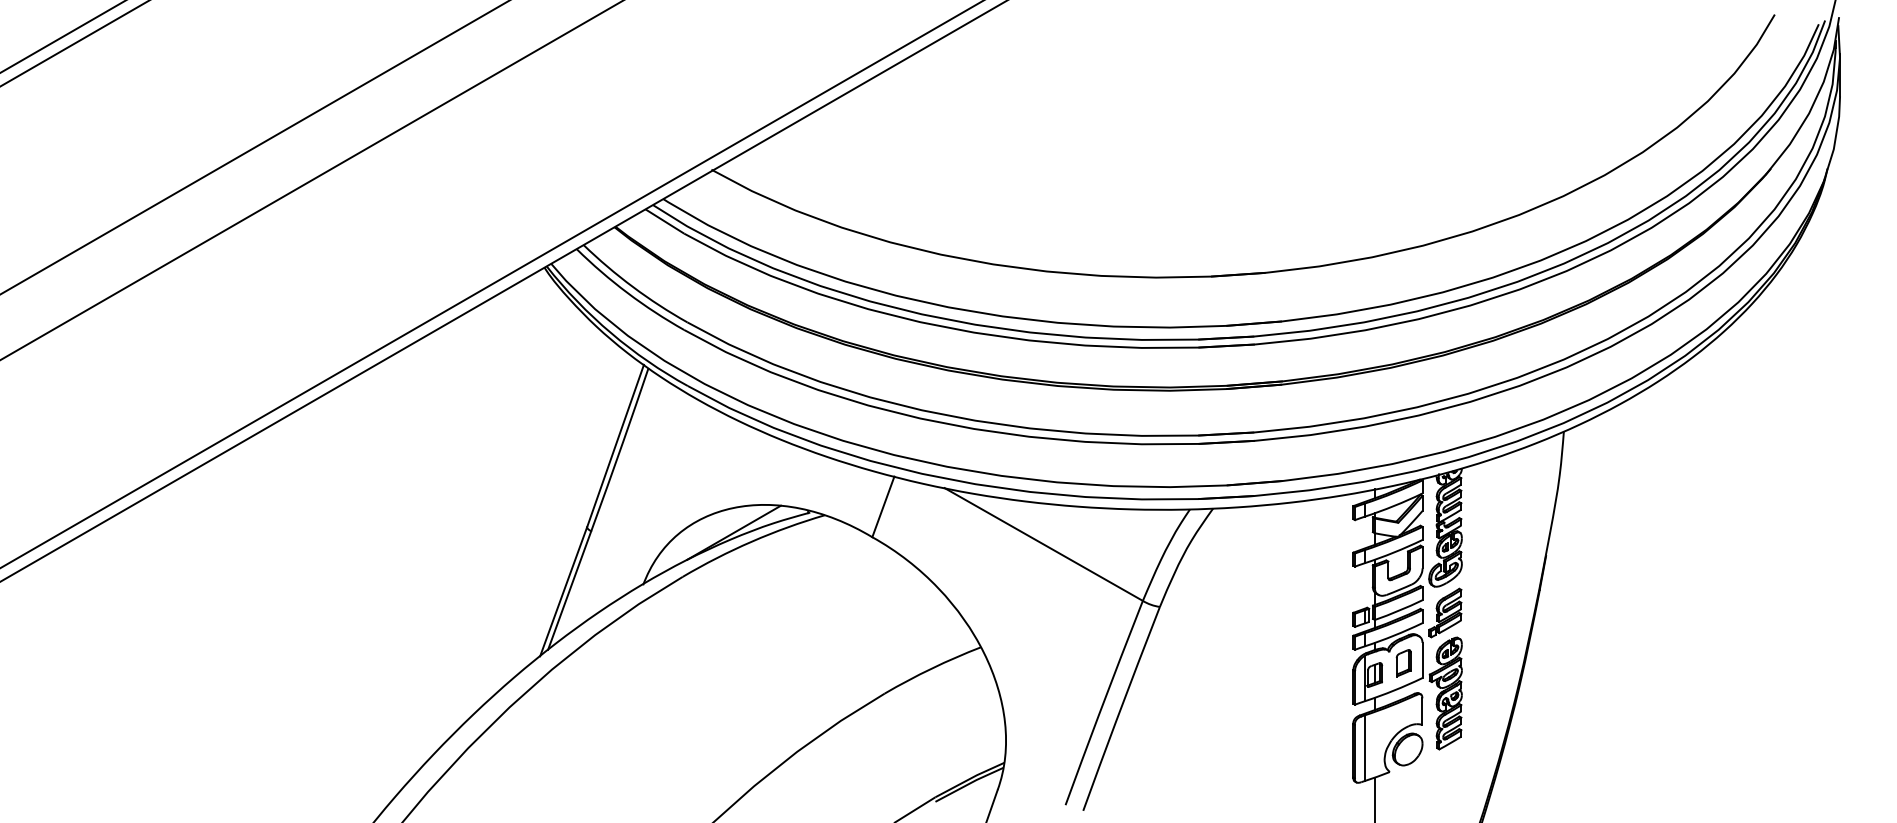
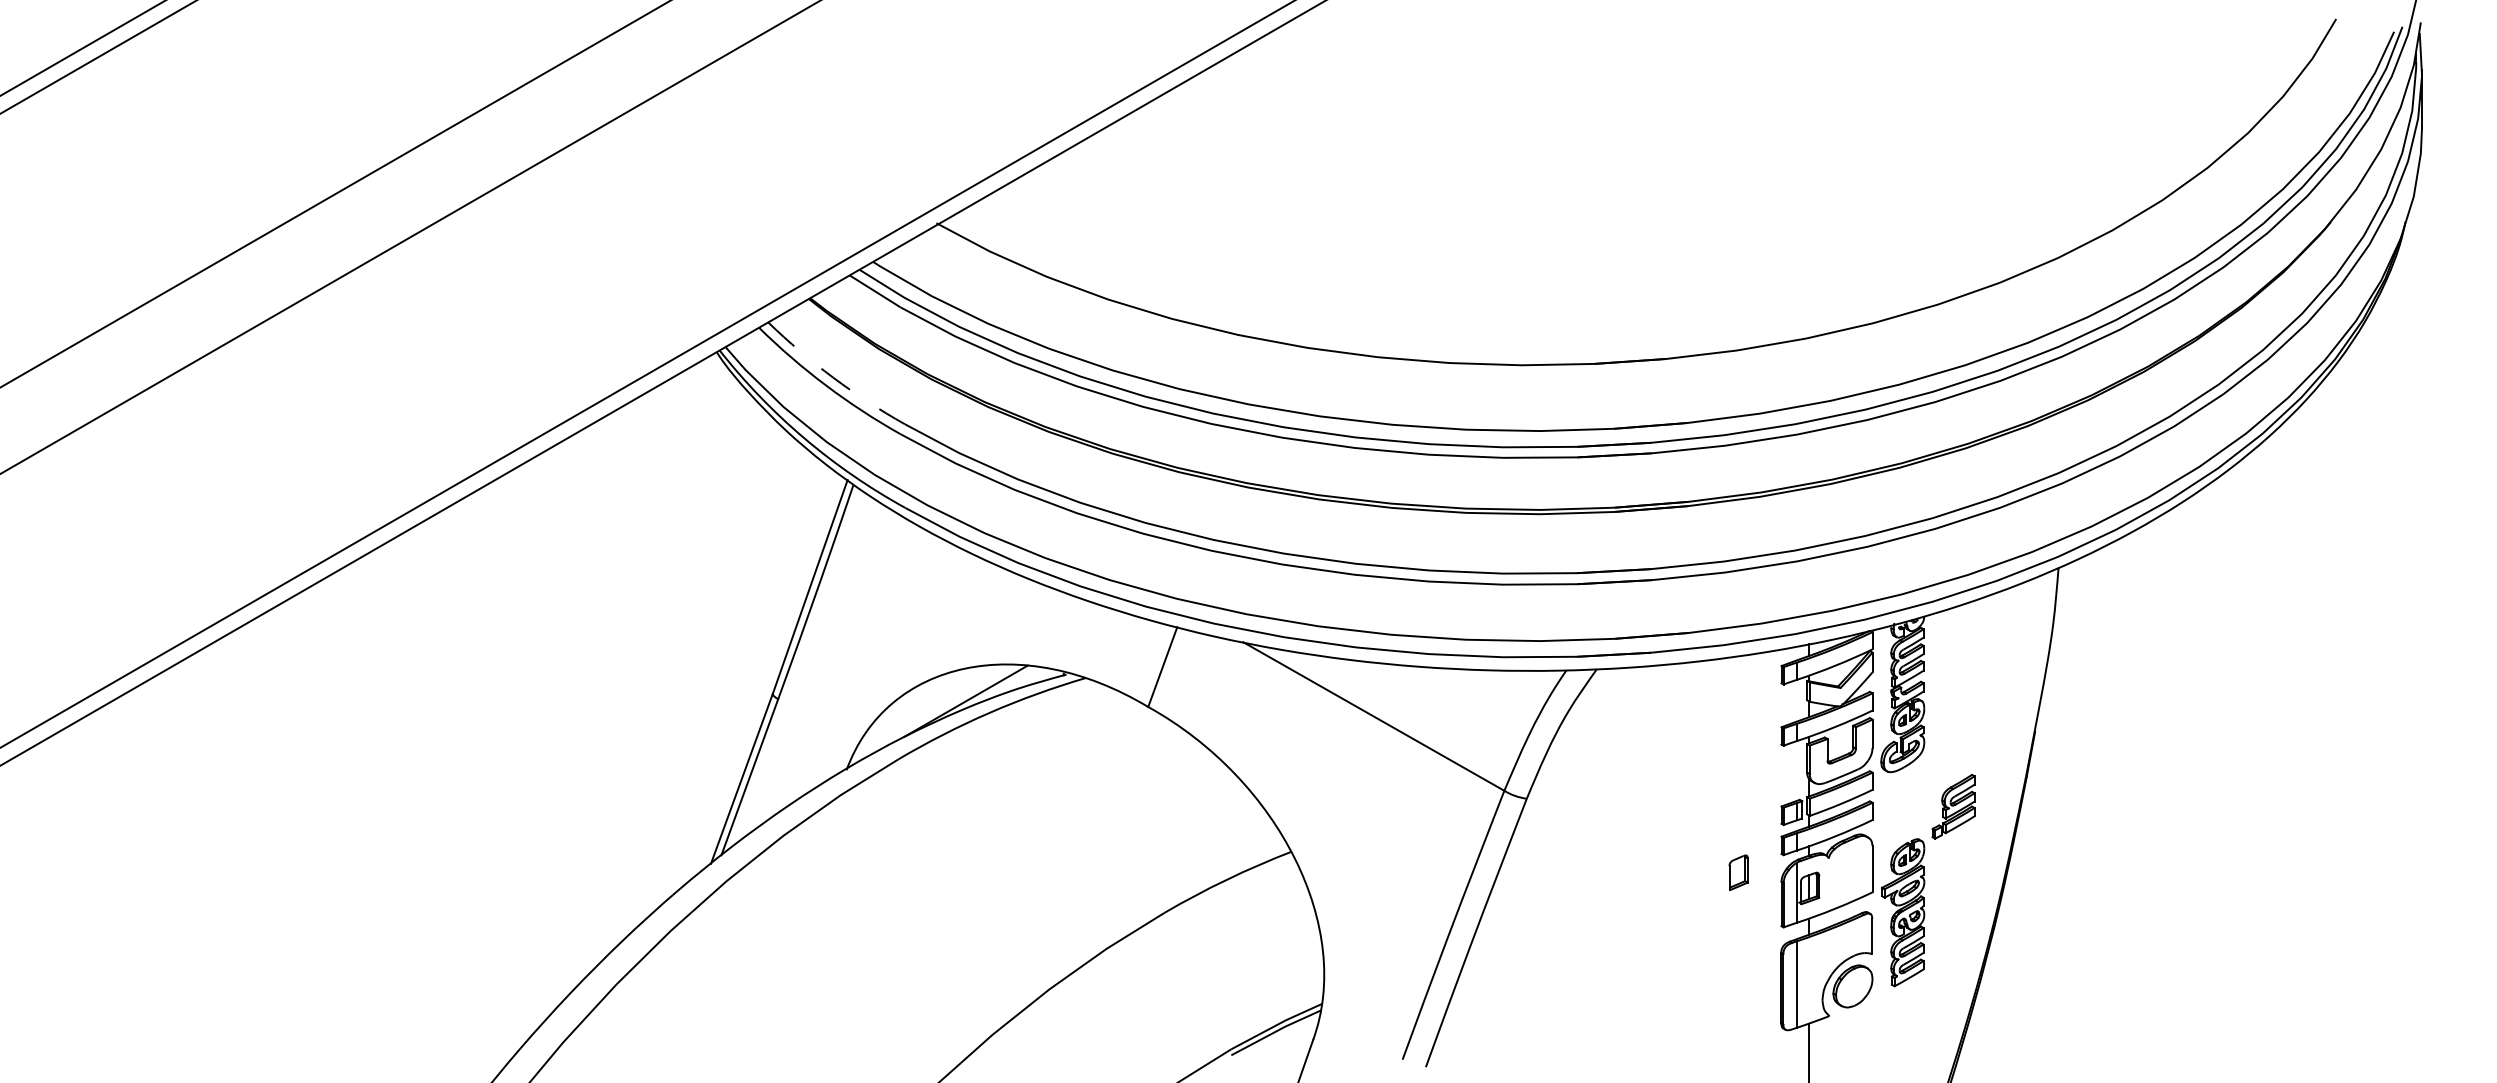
arc: (633, 286) -> (833, 377), solid -> dashed
part: (1445, 612) -> (1953, 806), moved
part: (1403, 662) -> (1738, 872), moved

